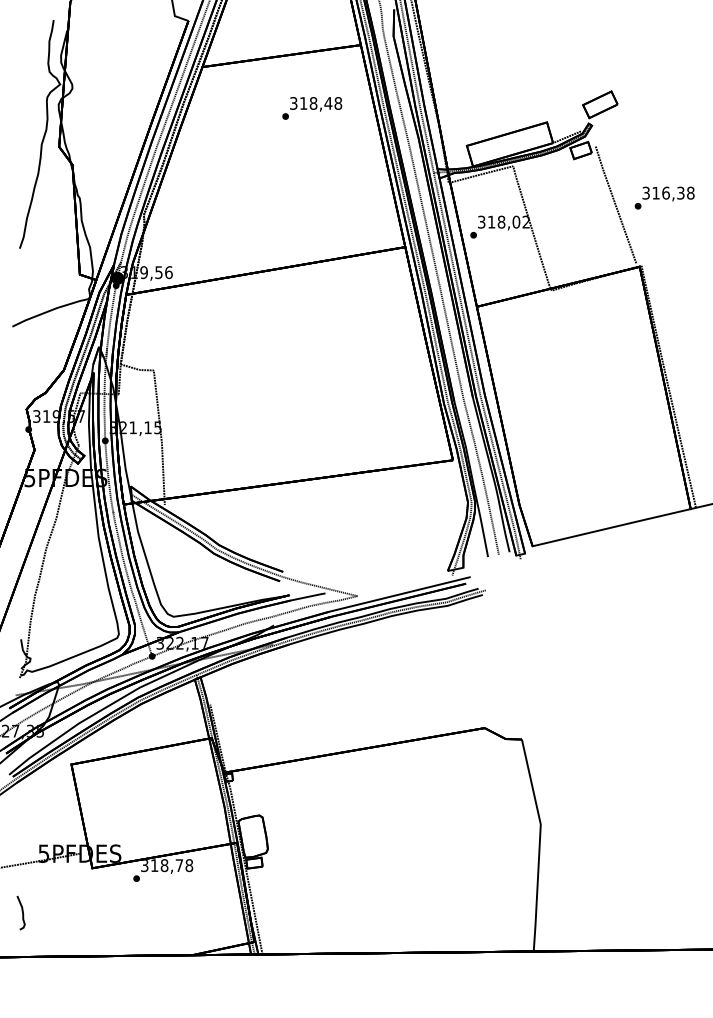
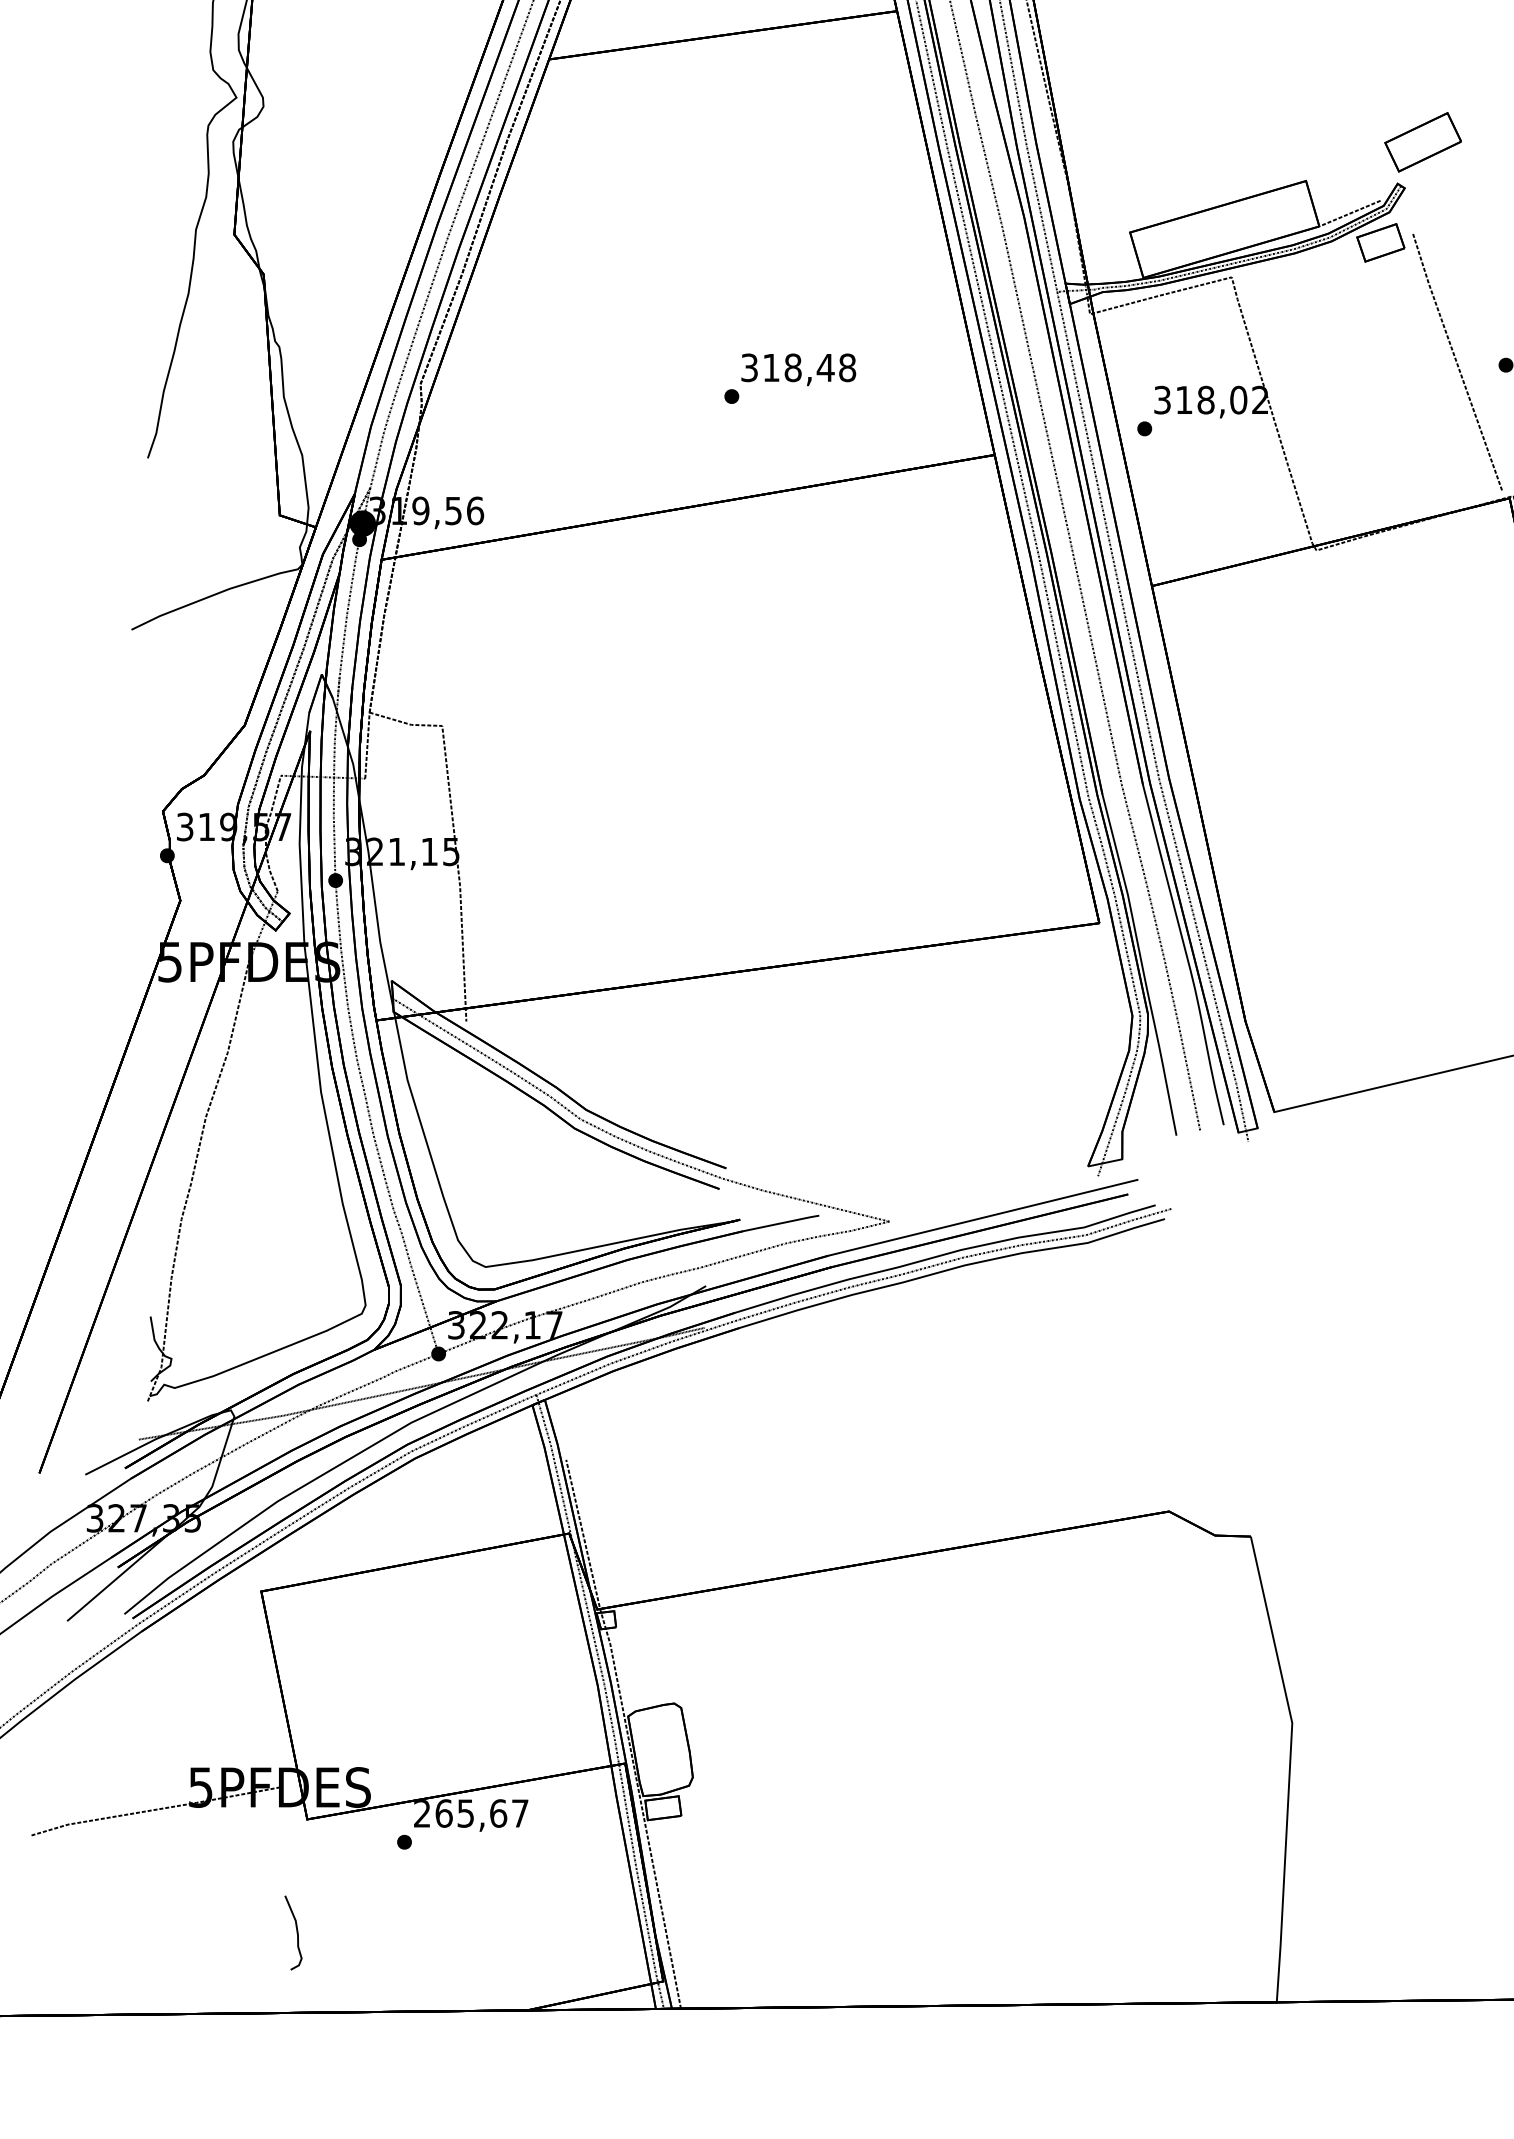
text: (312, 108) -> (790, 378), moved
text: (167, 865) -> (472, 1813), 318,78 -> 265,67
curve: (22, 913) -> (296, 1934), moved

